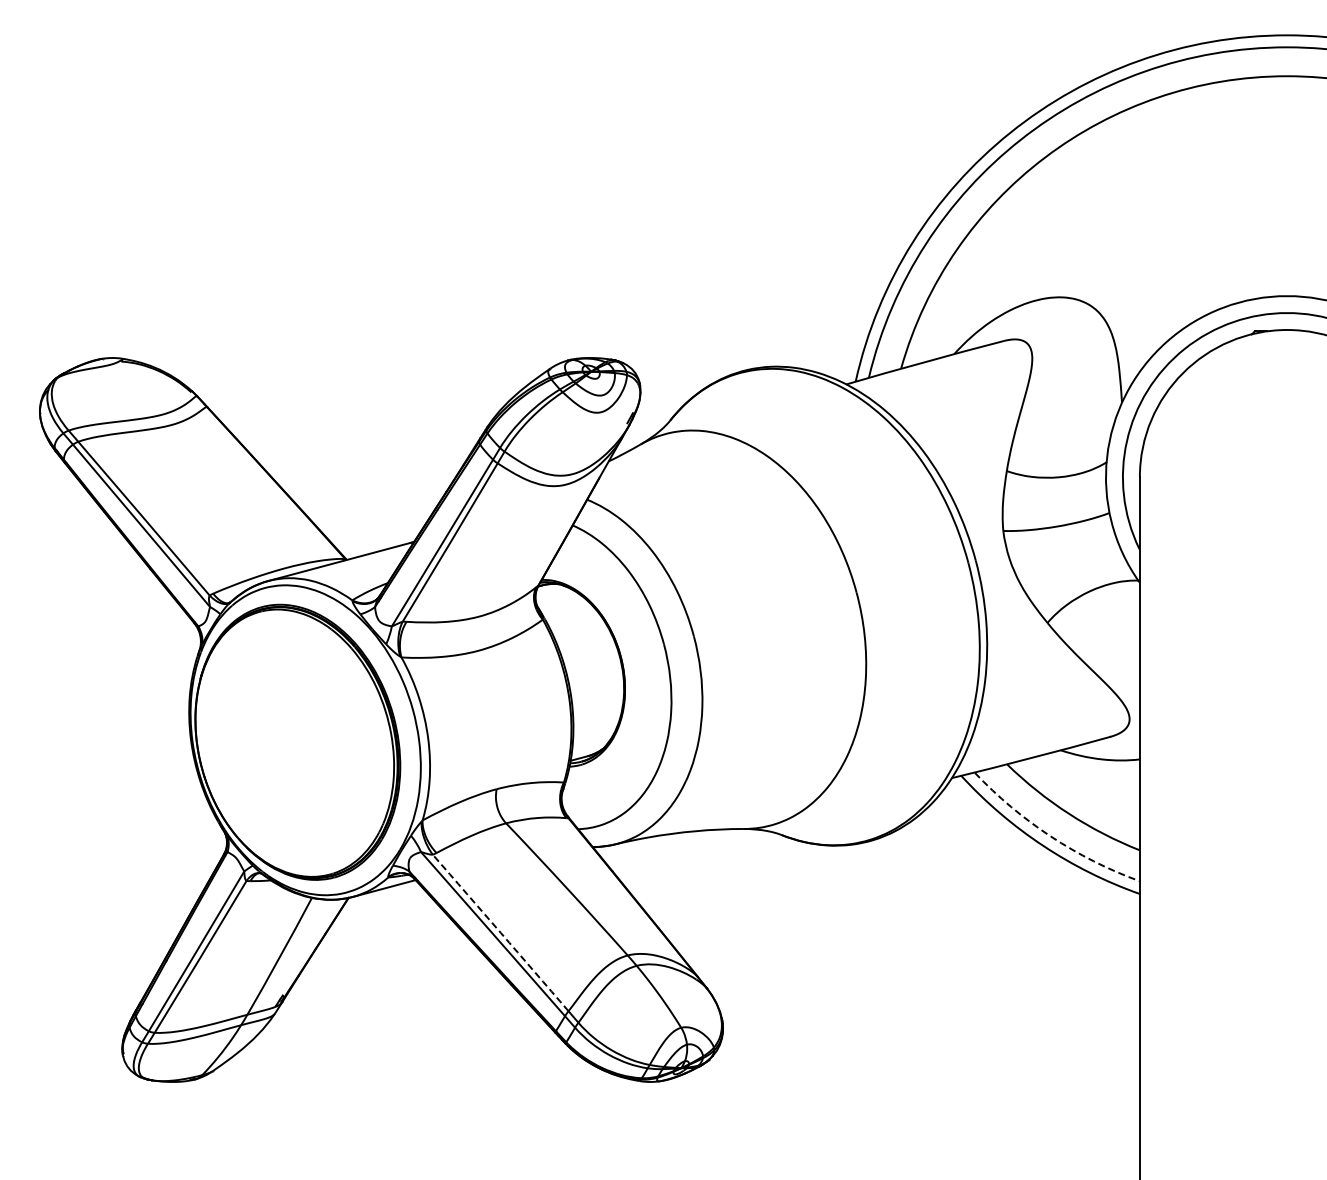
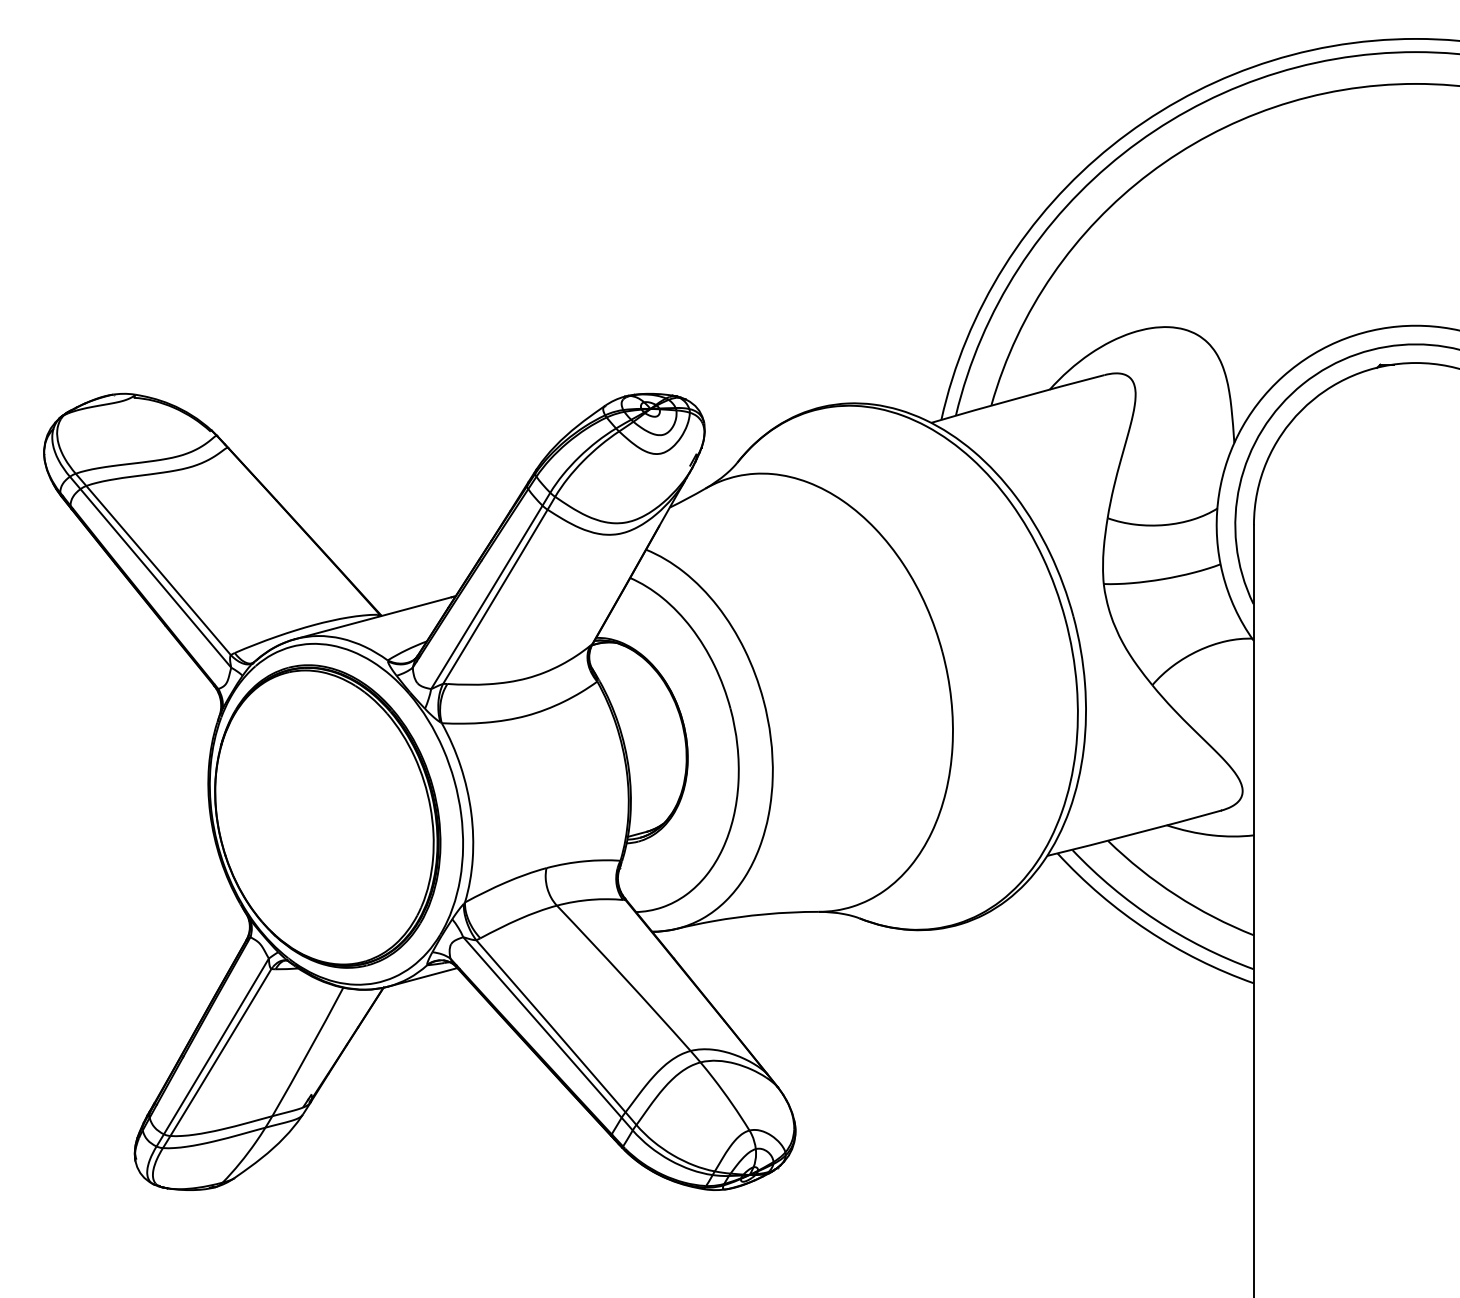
arc: (1050, 836) -> (1155, 920), dashed -> solid
arc: (500, 932) -> (550, 1025), dashed -> solid

